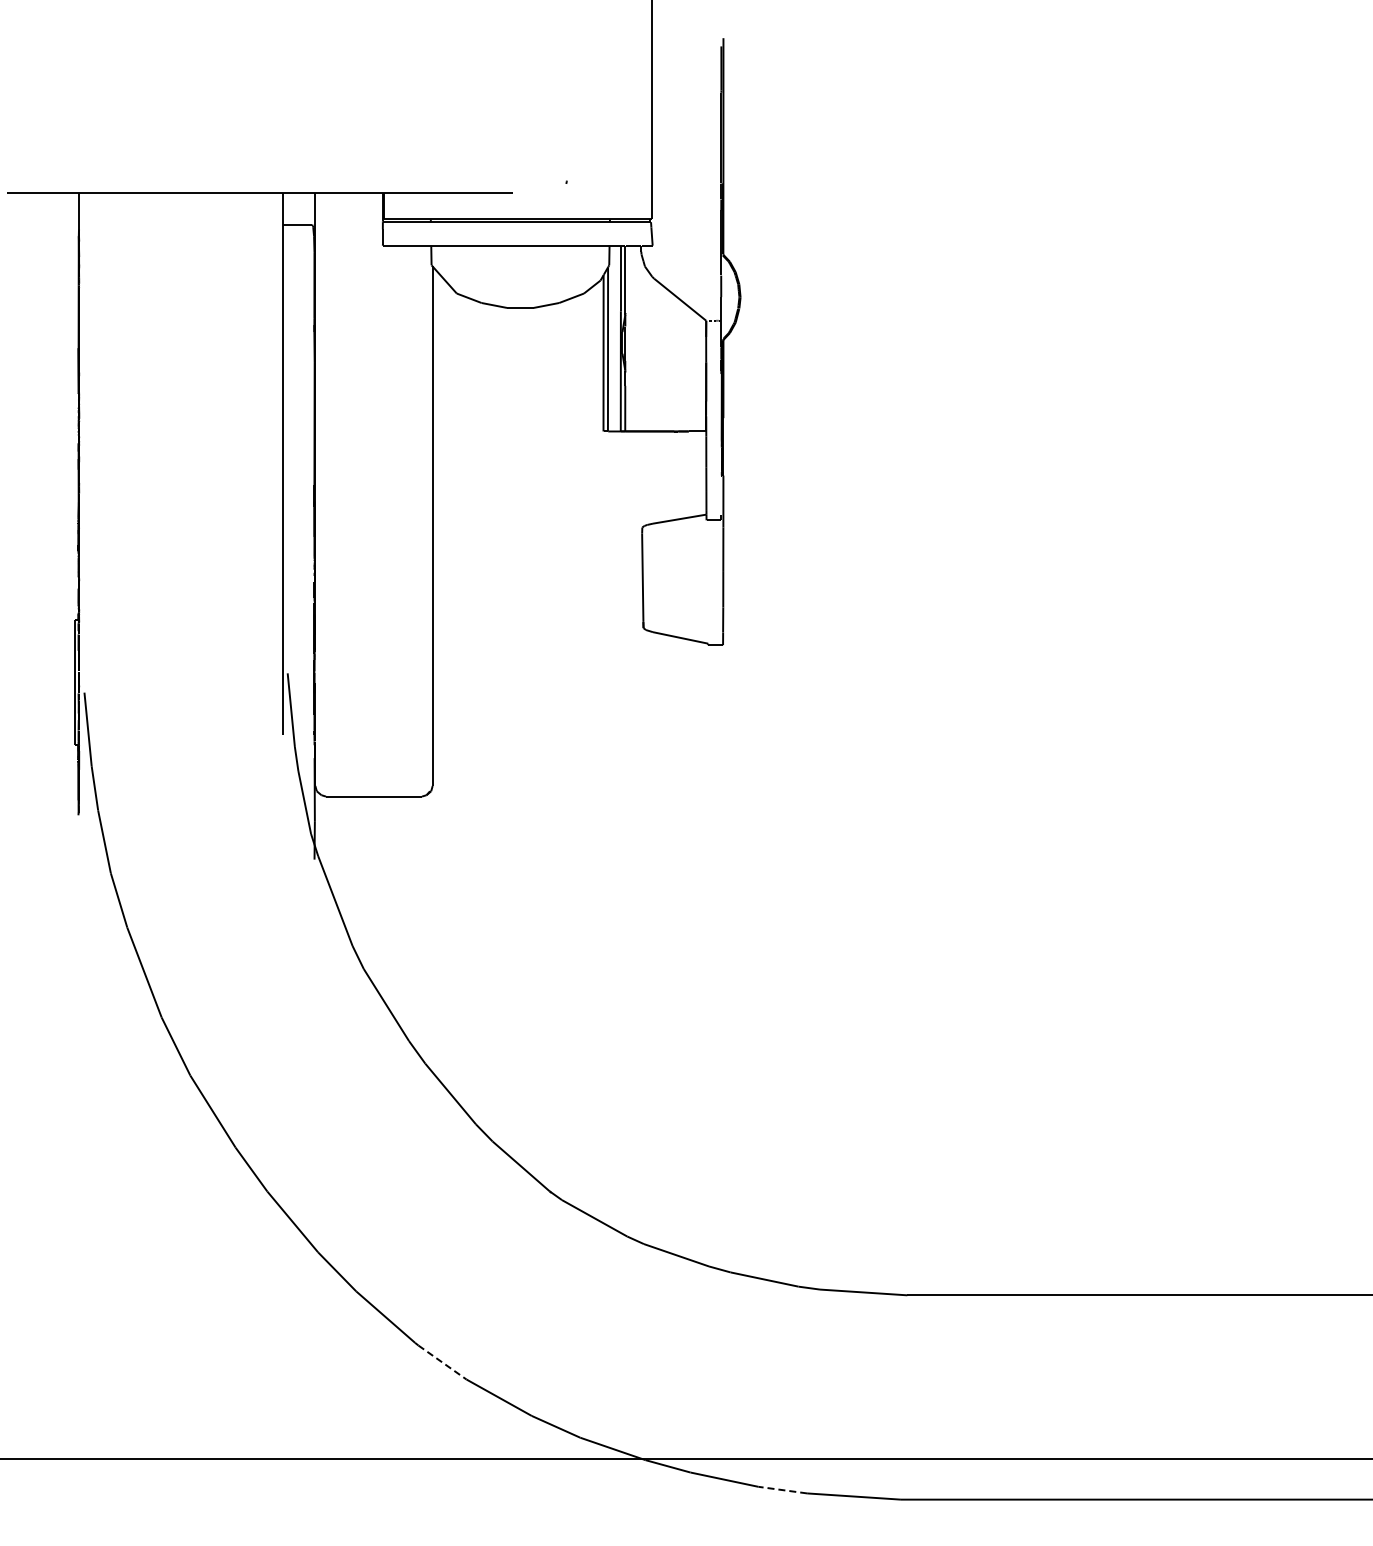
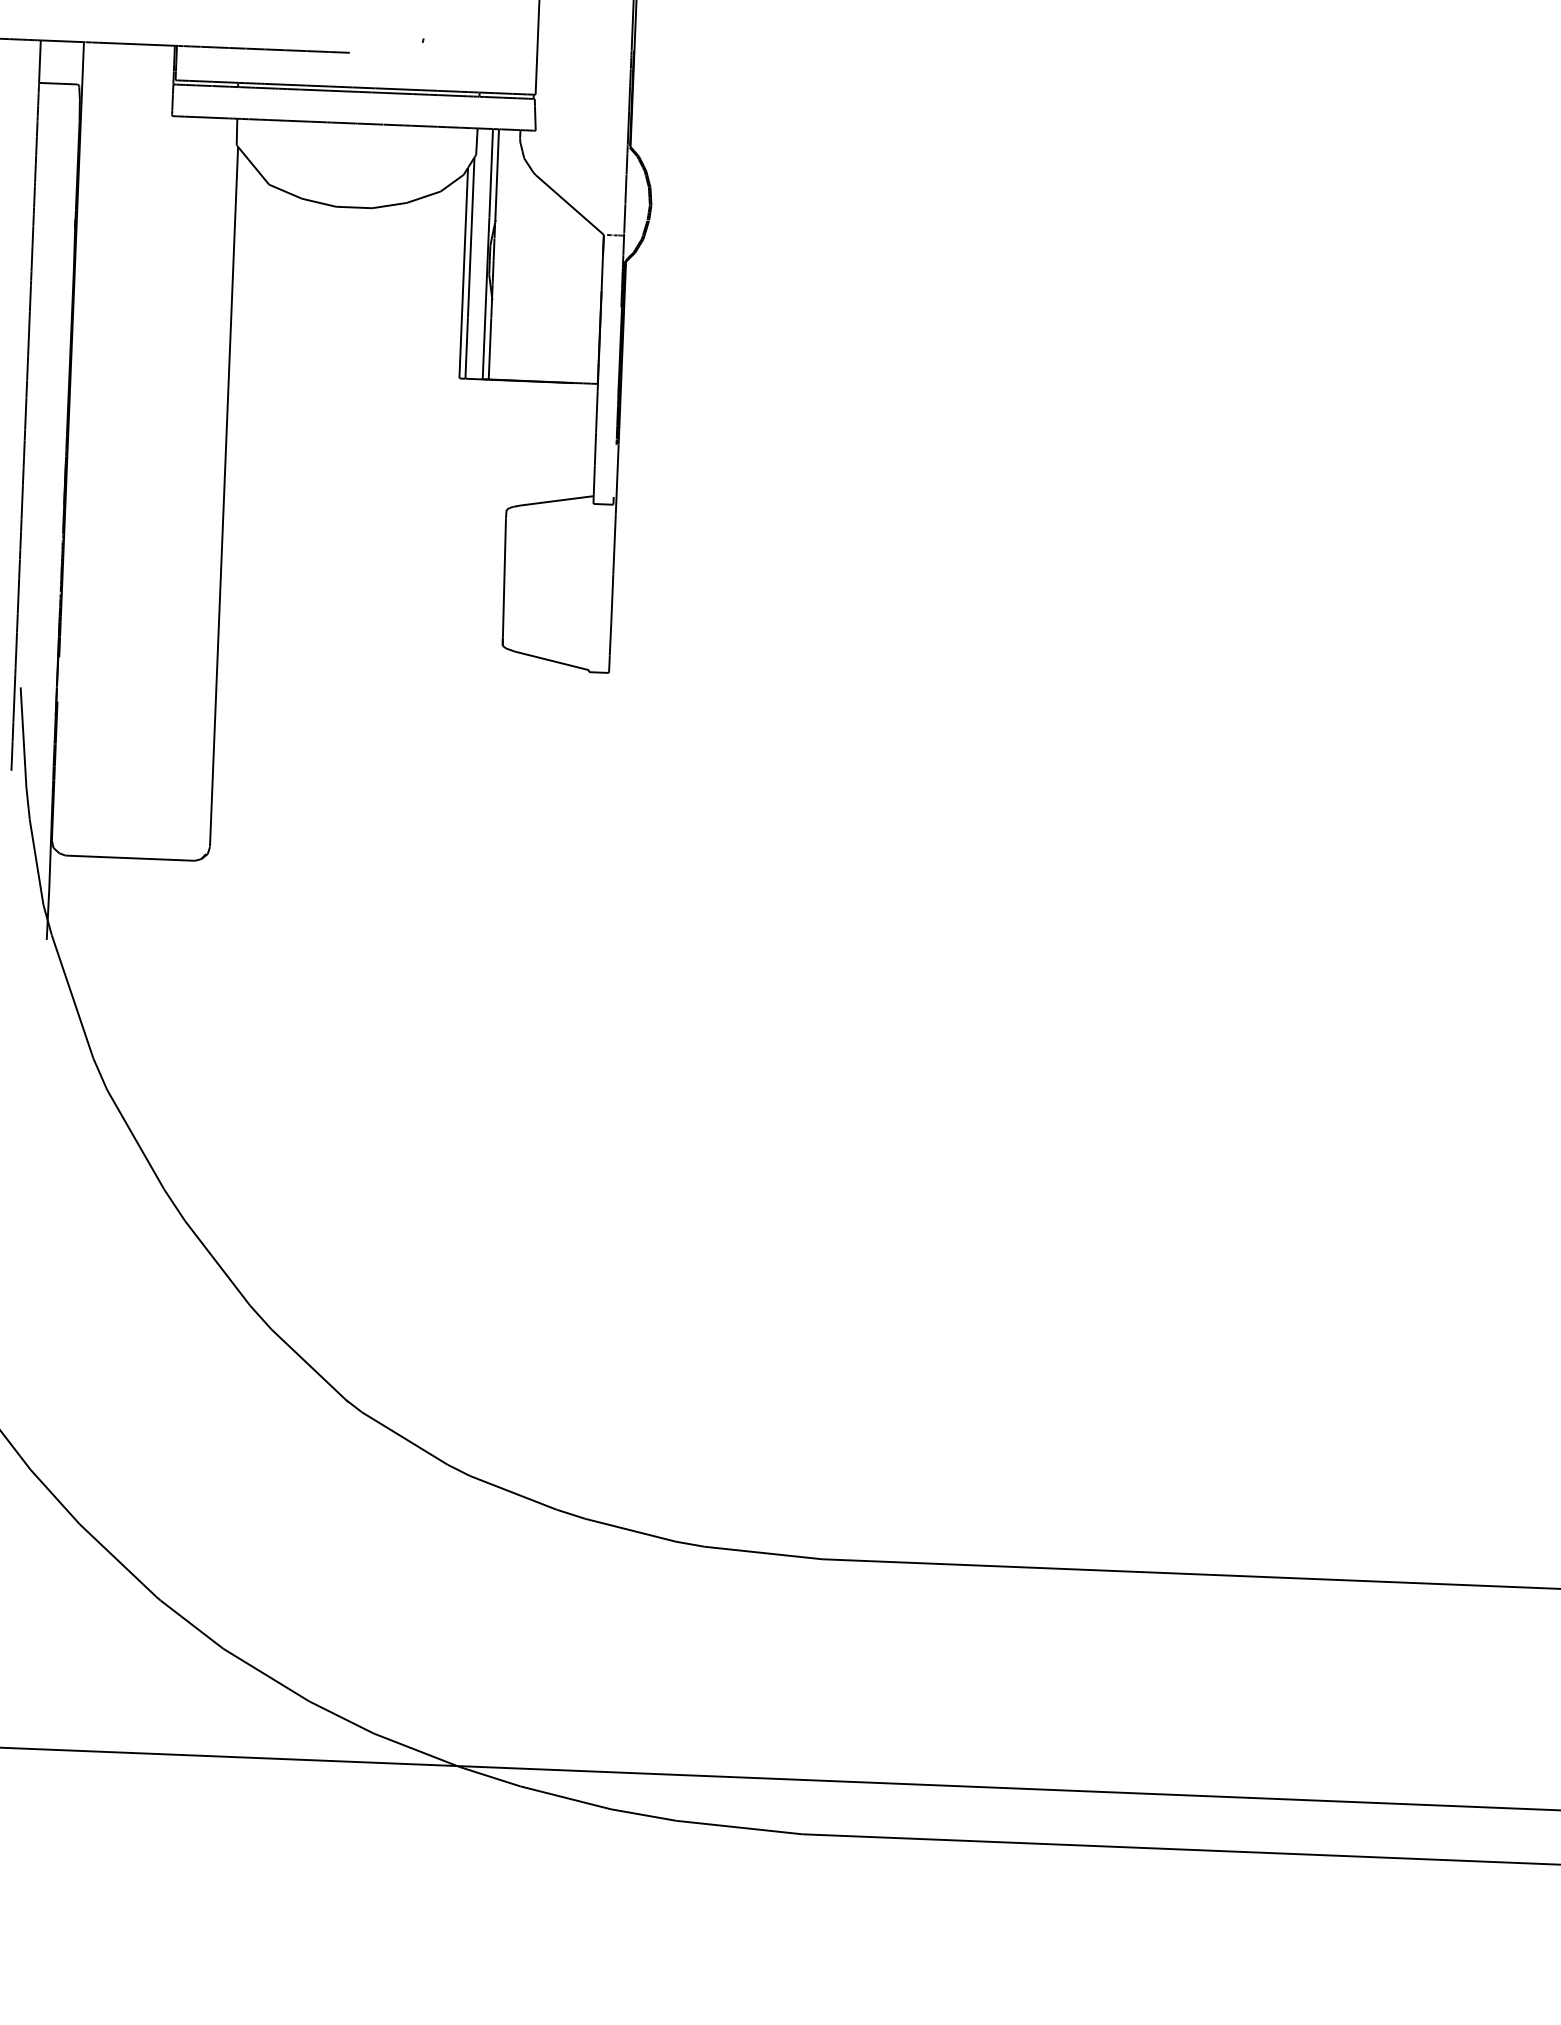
line: (442, 1362) -> (192, 1624), dashed -> solid
line: (782, 1490) -> (643, 1815), dashed -> solid

